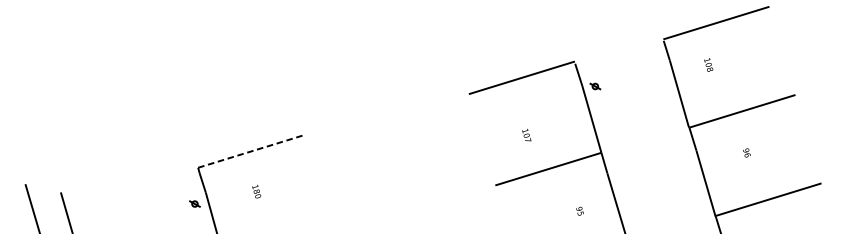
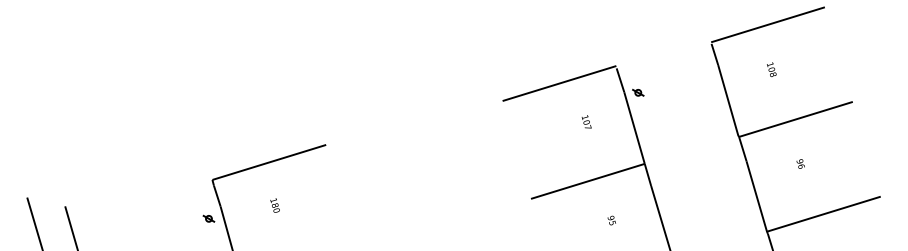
text: (708, 64) -> (771, 69), moved
text: (526, 134) -> (586, 121), moved
line: (251, 151) -> (269, 162), dashed -> solid
text: (579, 211) -> (611, 220), moved

